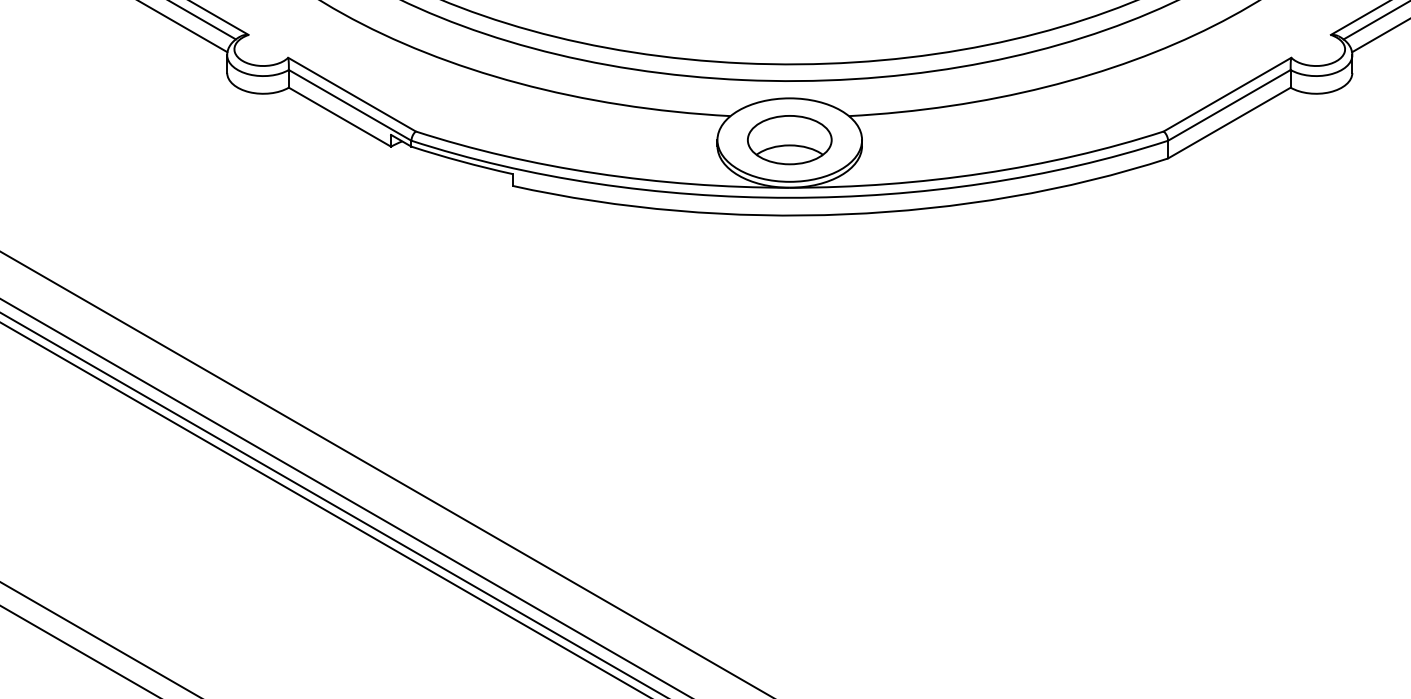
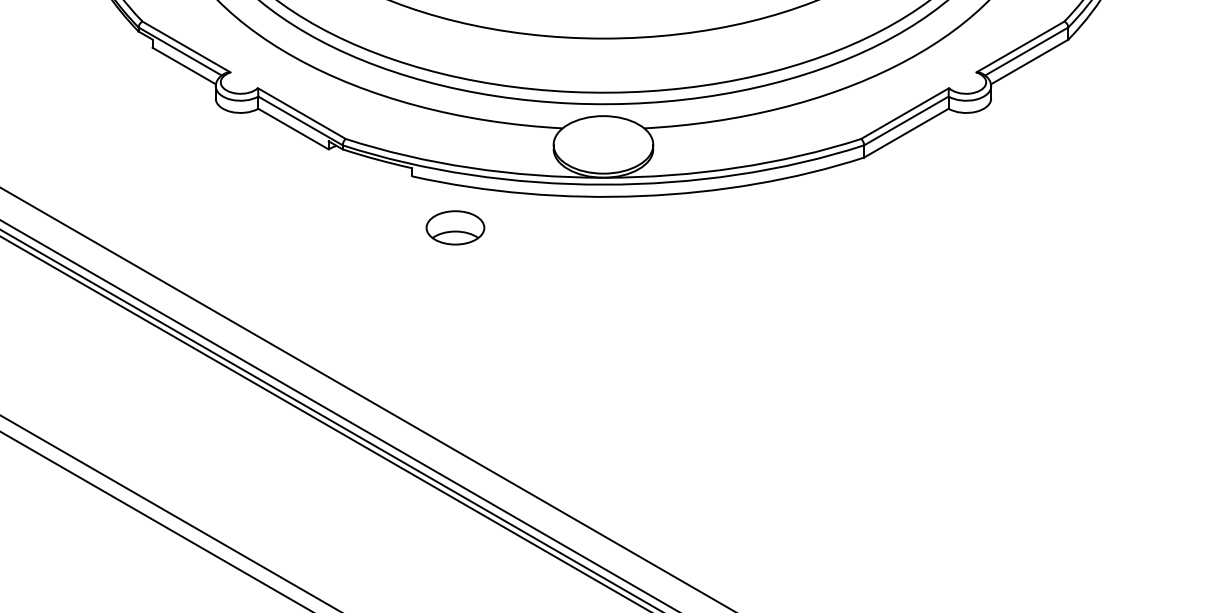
part: (789, 139) -> (455, 227), moved

